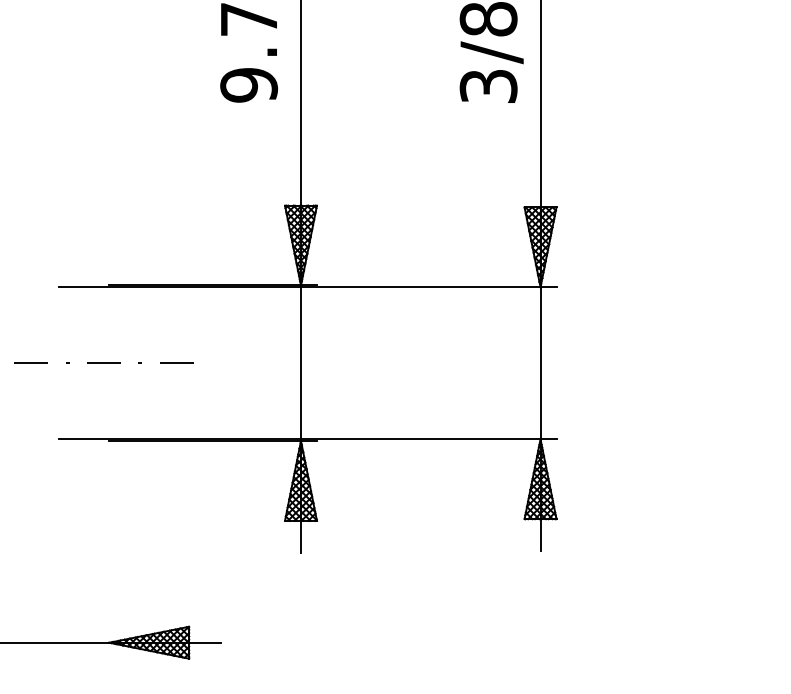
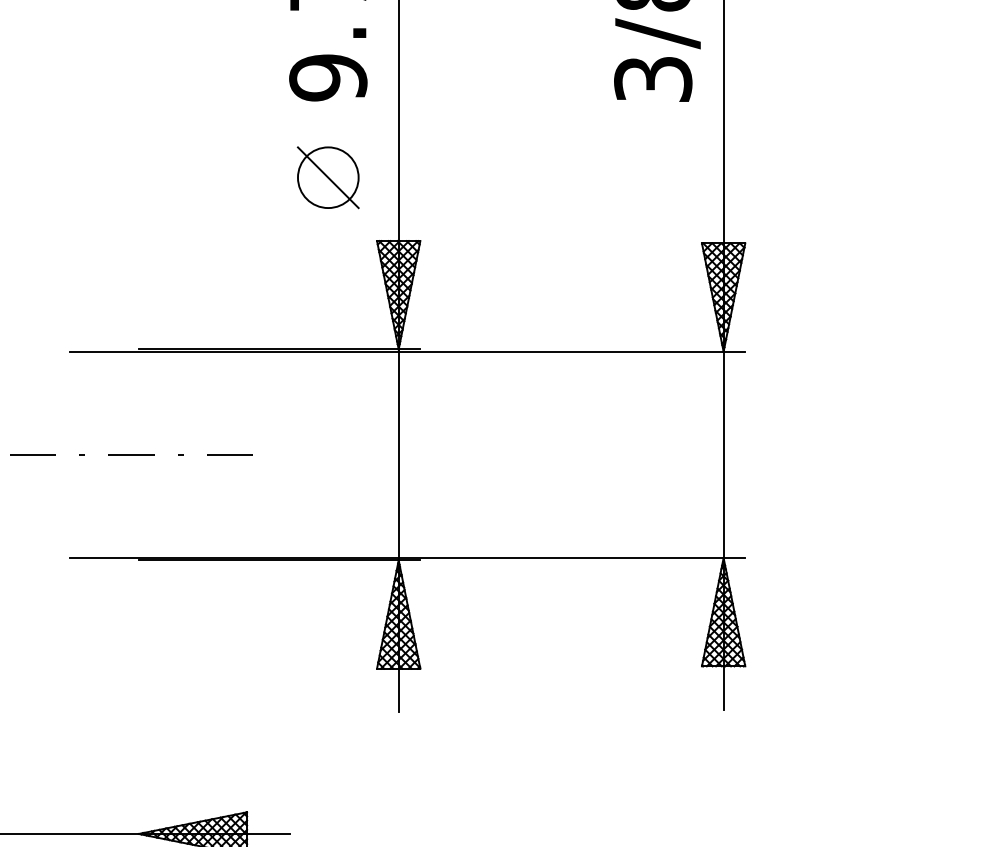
part: (248, 158) -> (327, 177), added

